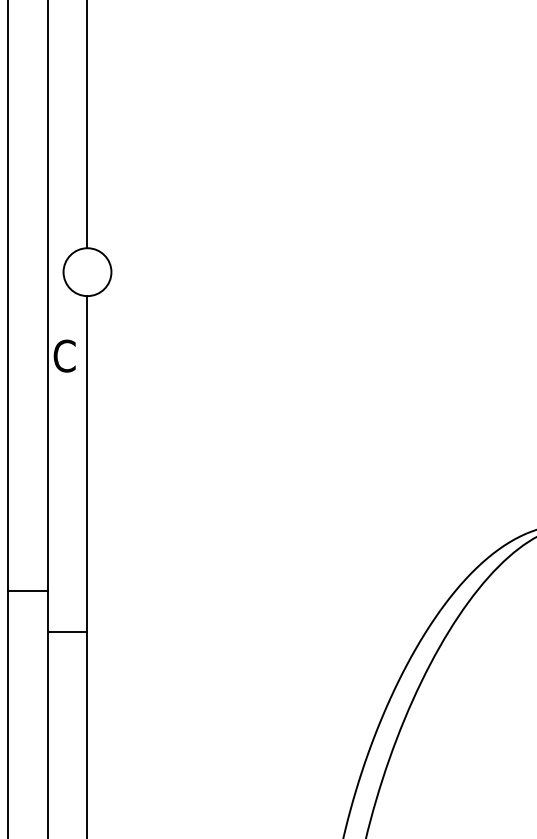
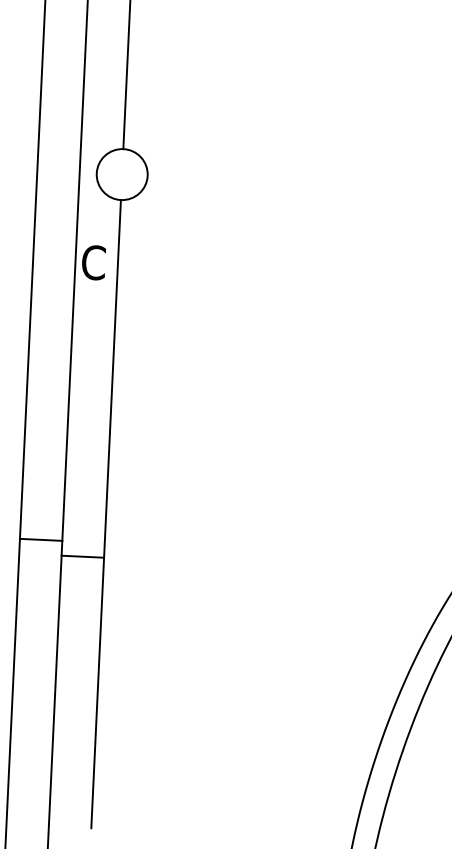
line: (27, 591) -> (41, 539), moved

